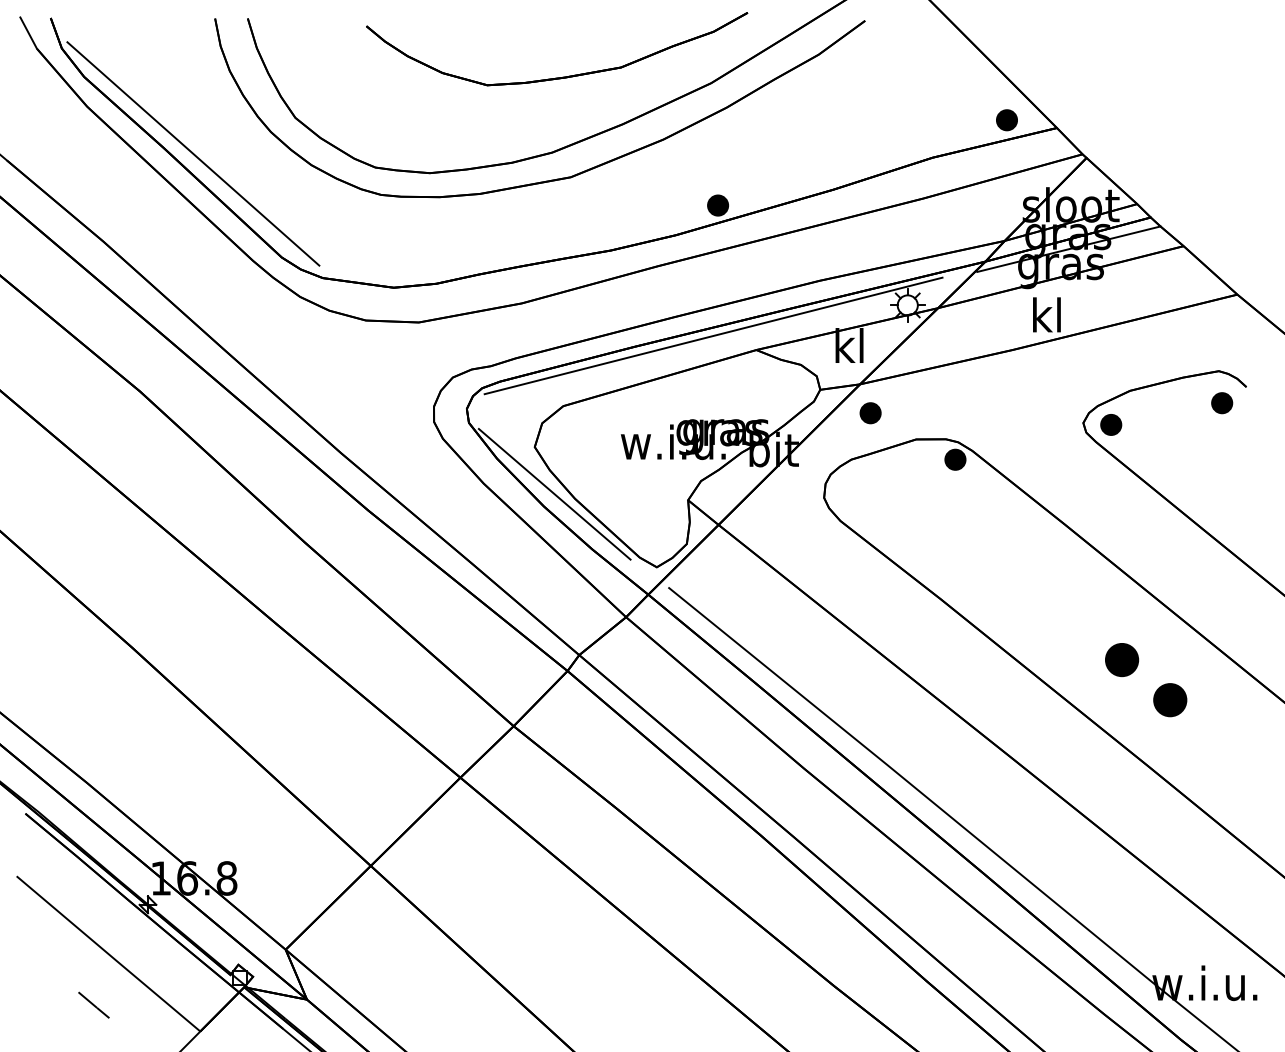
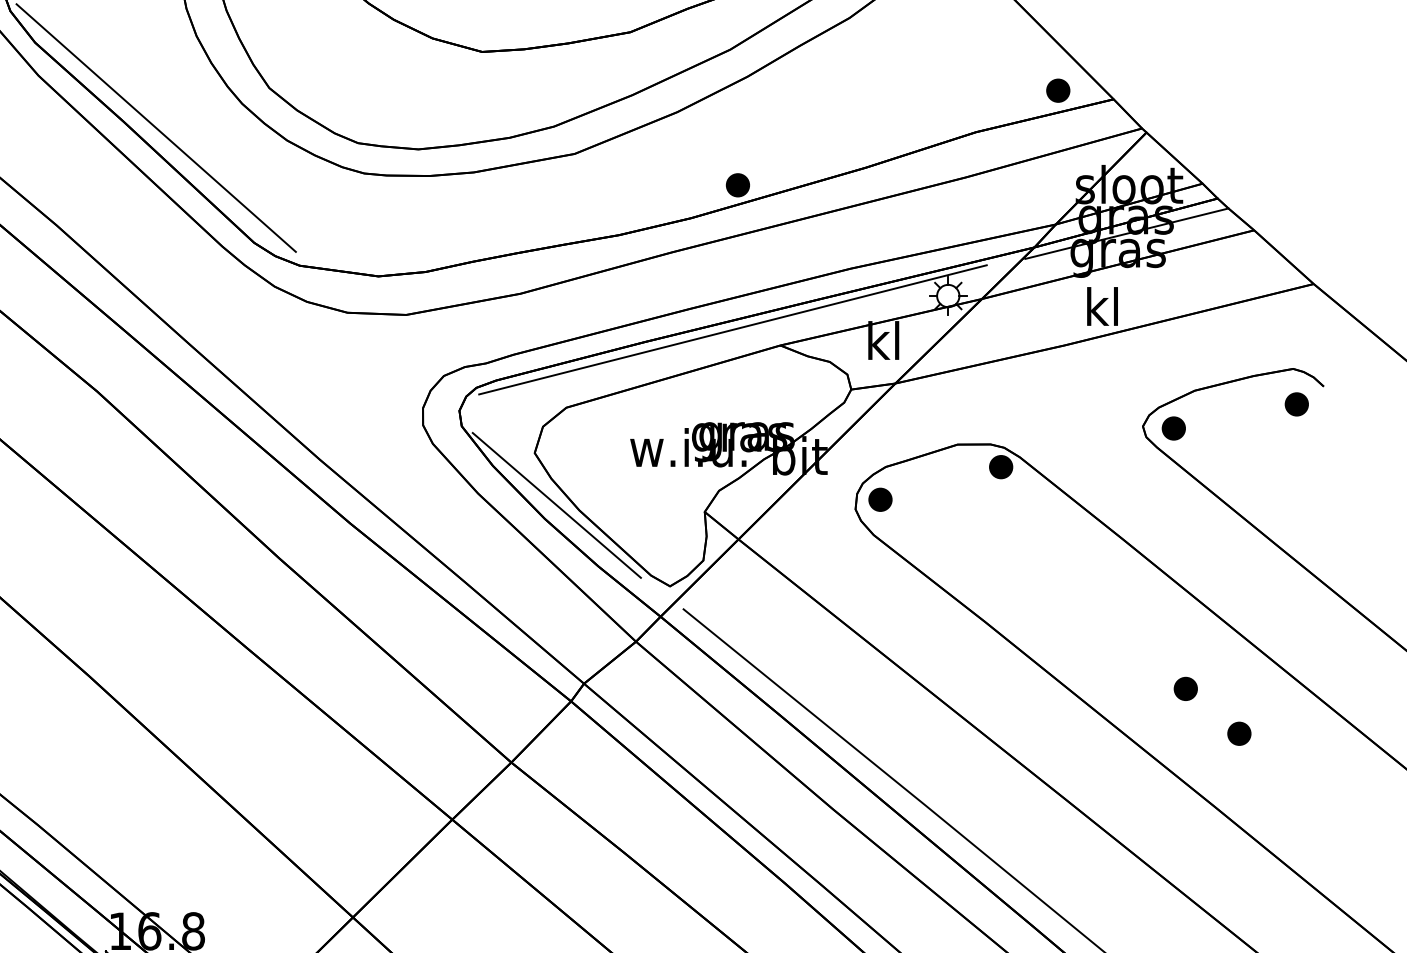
part: (870, 413) -> (880, 500), moved
part: (1121, 659) -> (1185, 688), size x0.62
part: (1170, 700) -> (1239, 734), size x0.62

